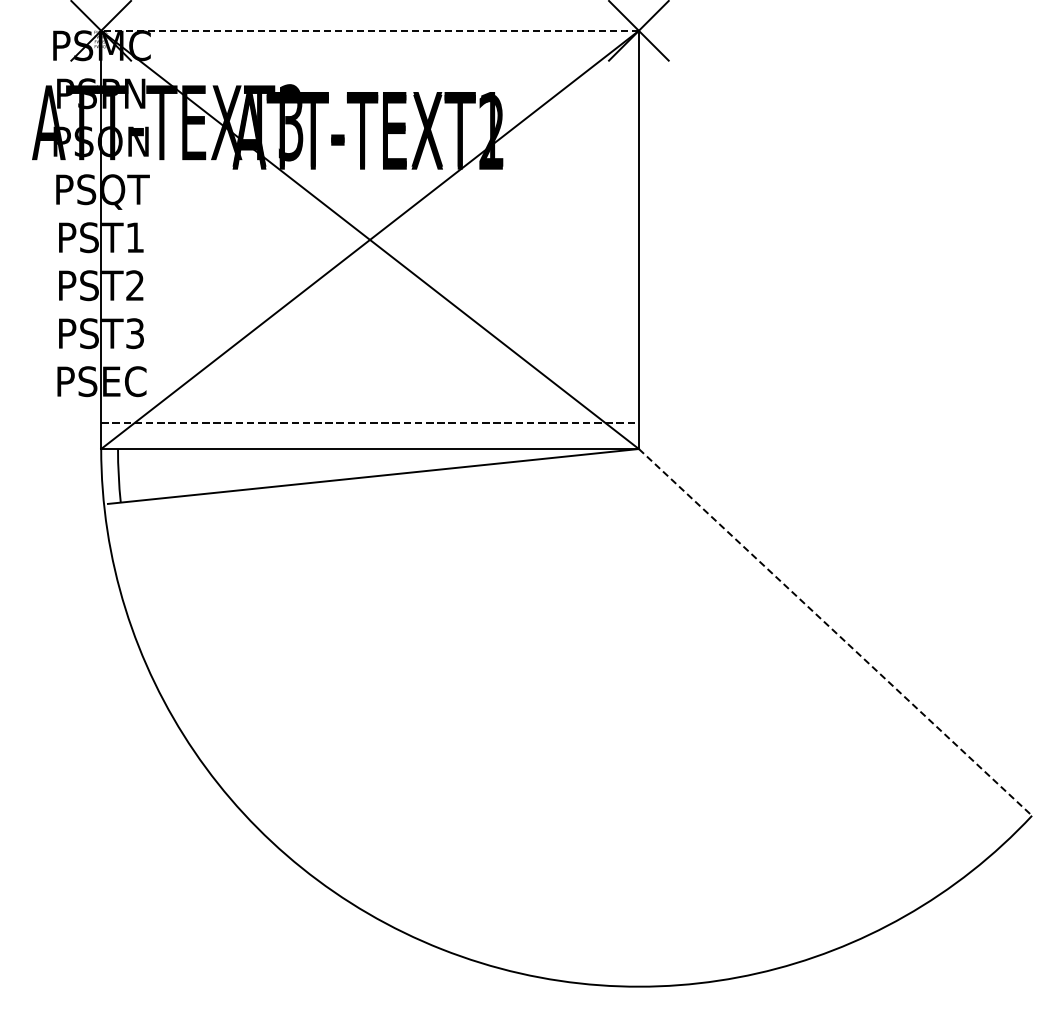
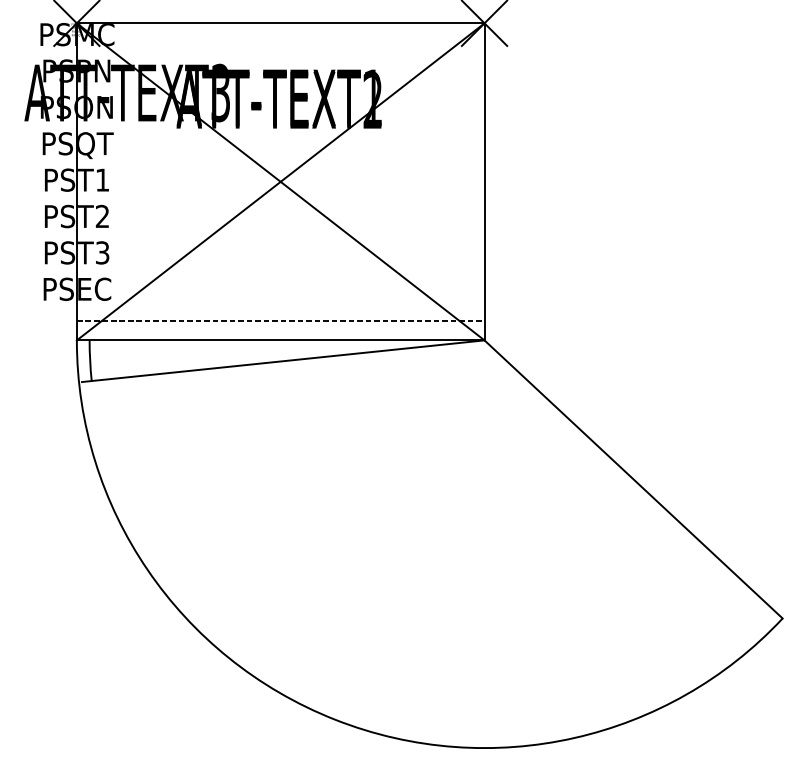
line: (370, 30) -> (281, 23), dashed -> solid
line: (835, 632) -> (633, 479), dashed -> solid

